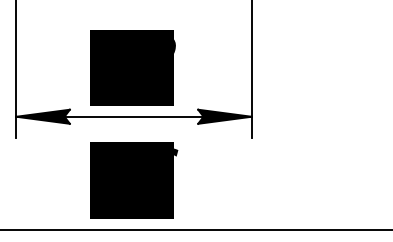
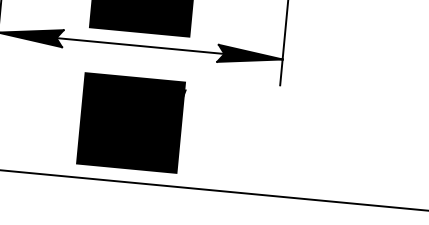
text: (176, 152) -> (187, 94), 66 -> 64

